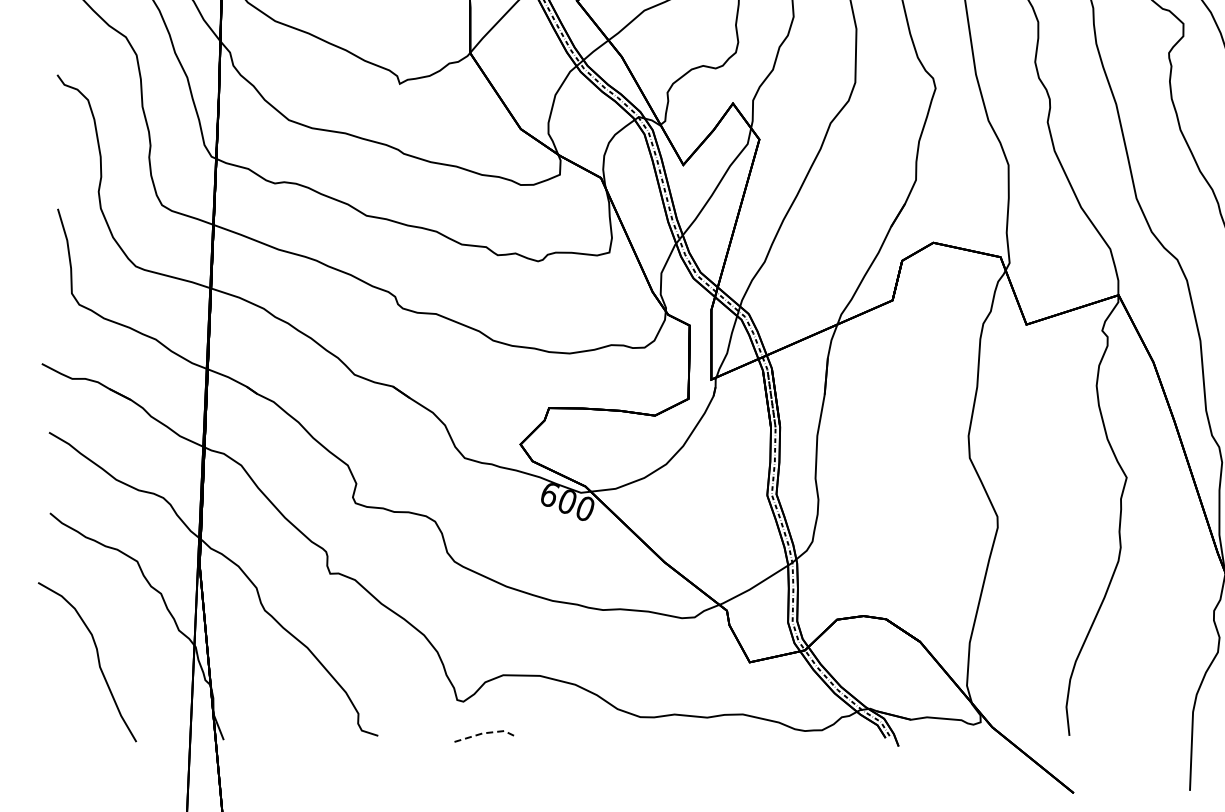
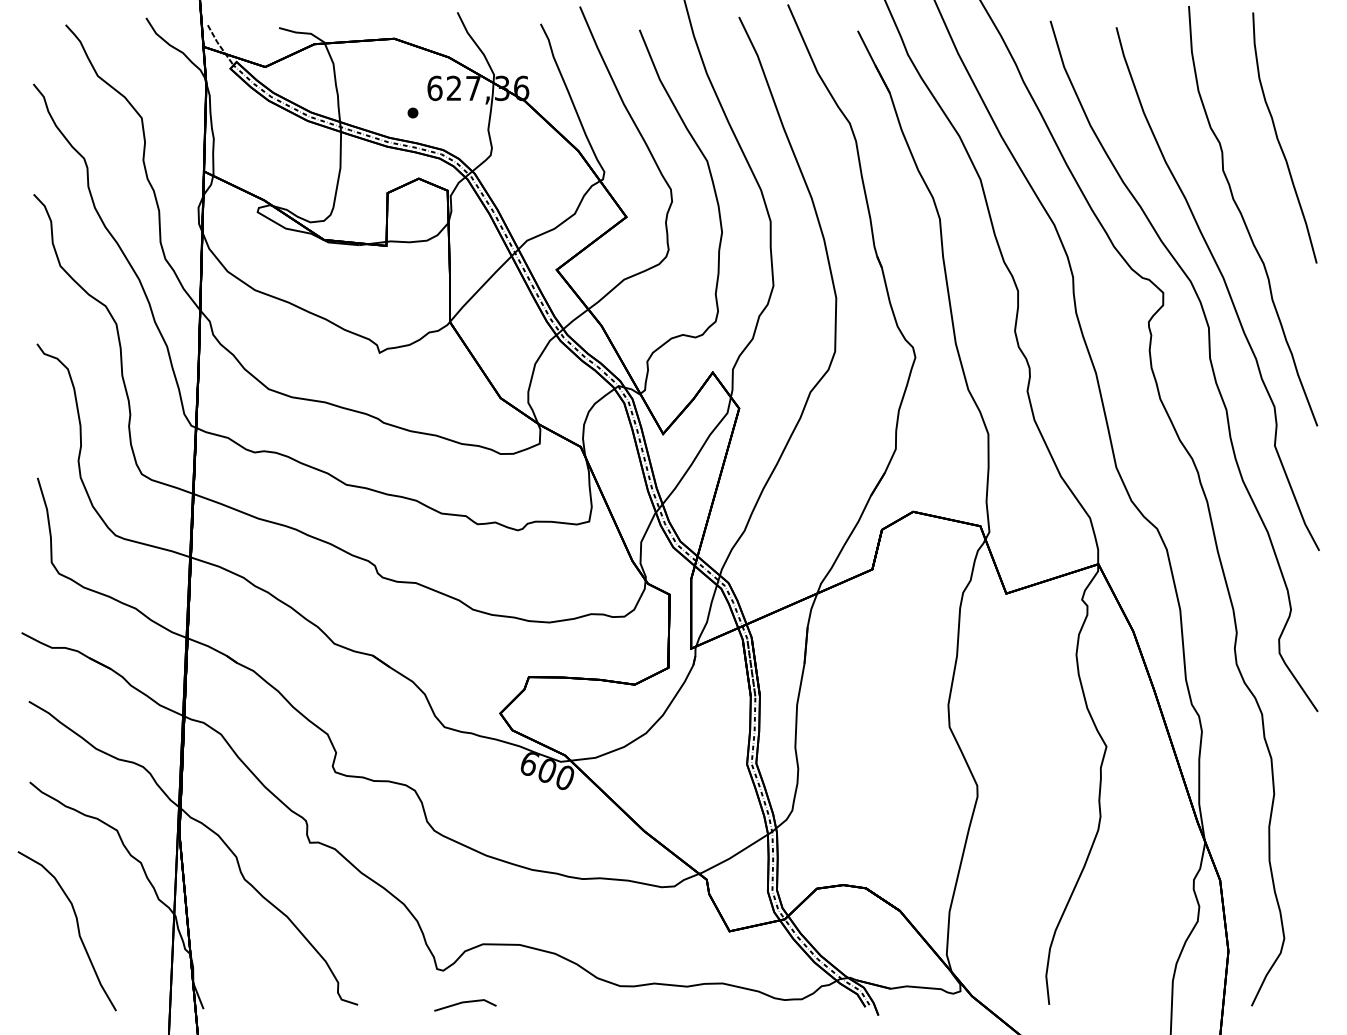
line: (485, 733) -> (465, 1002), dashed -> solid

